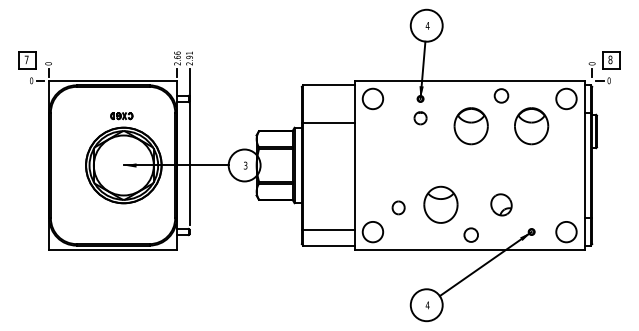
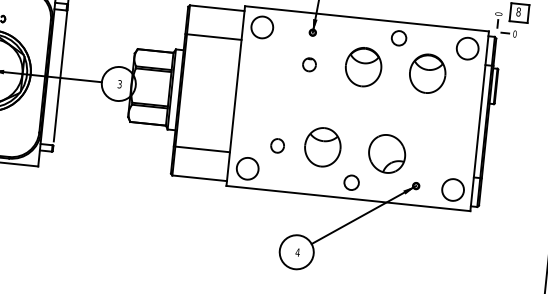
part: (420, 118) -> (309, 65), moved
line: (327, 122) -> (212, 36), moved
part: (501, 204) -> (387, 153), size x1.67
line: (327, 230) -> (200, 149), moved

